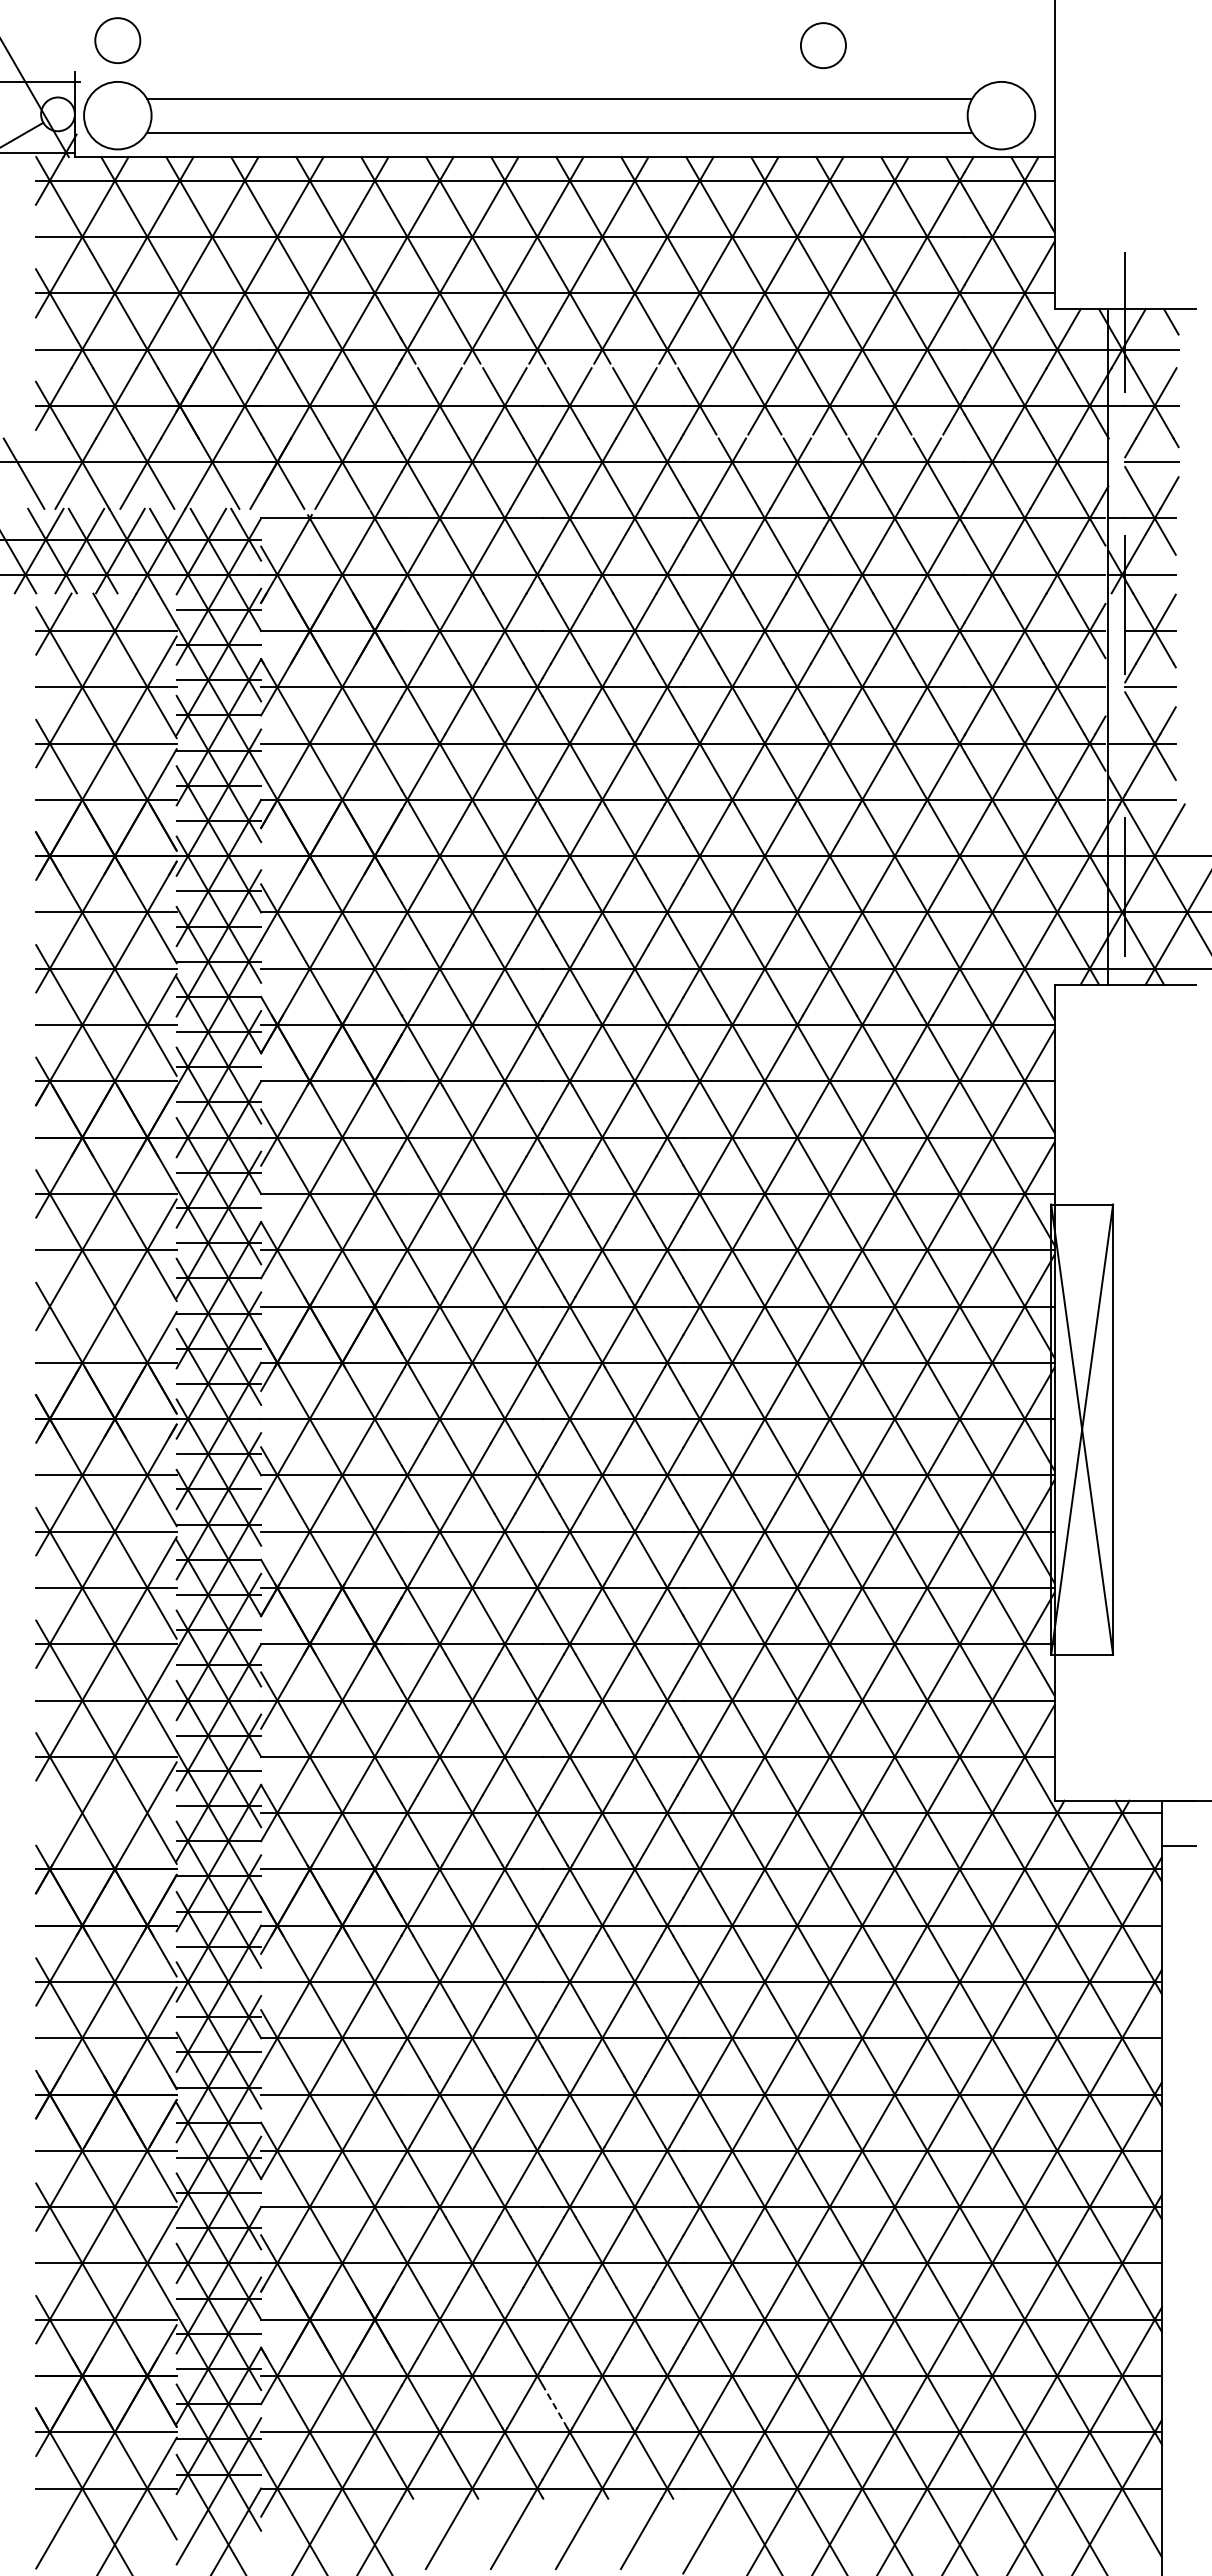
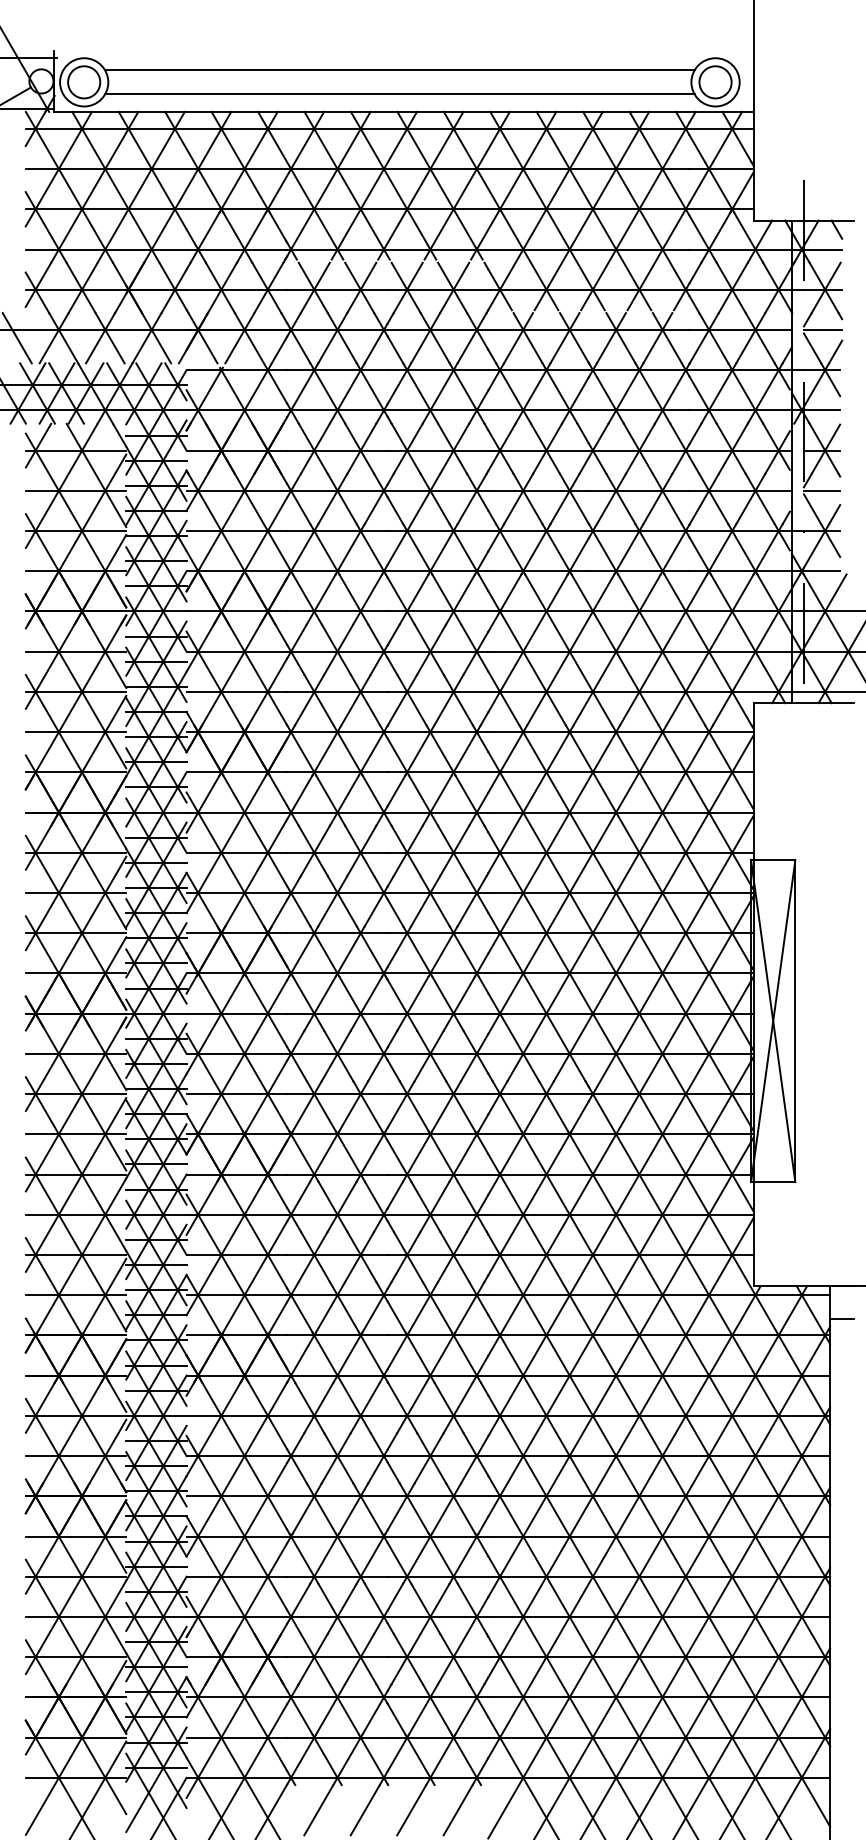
circle: (117, 40) -> (83, 82), moved
circle: (823, 45) -> (715, 82), moved
line: (106, 1306) -> (76, 933), added
line: (106, 1813) -> (76, 1295), added
line: (554, 2406) -> (396, 1719), dashed -> solid

